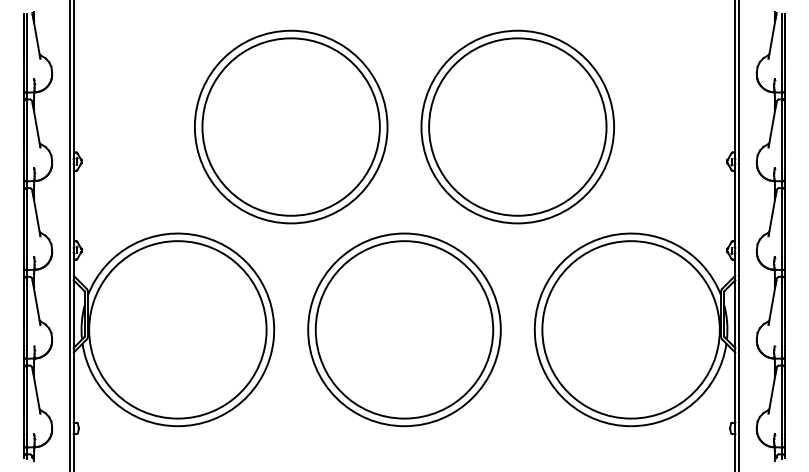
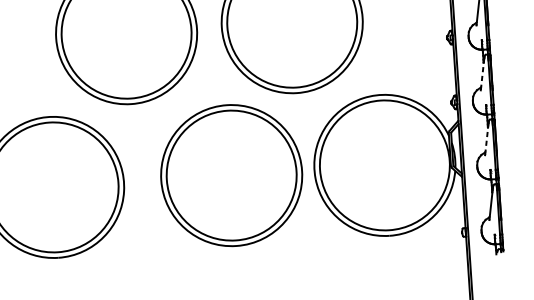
line: (772, 215) -> (482, 74), solid -> dashed
line: (772, 303) -> (486, 139), solid -> dashed
part: (404, 329) -> (231, 175), moved

